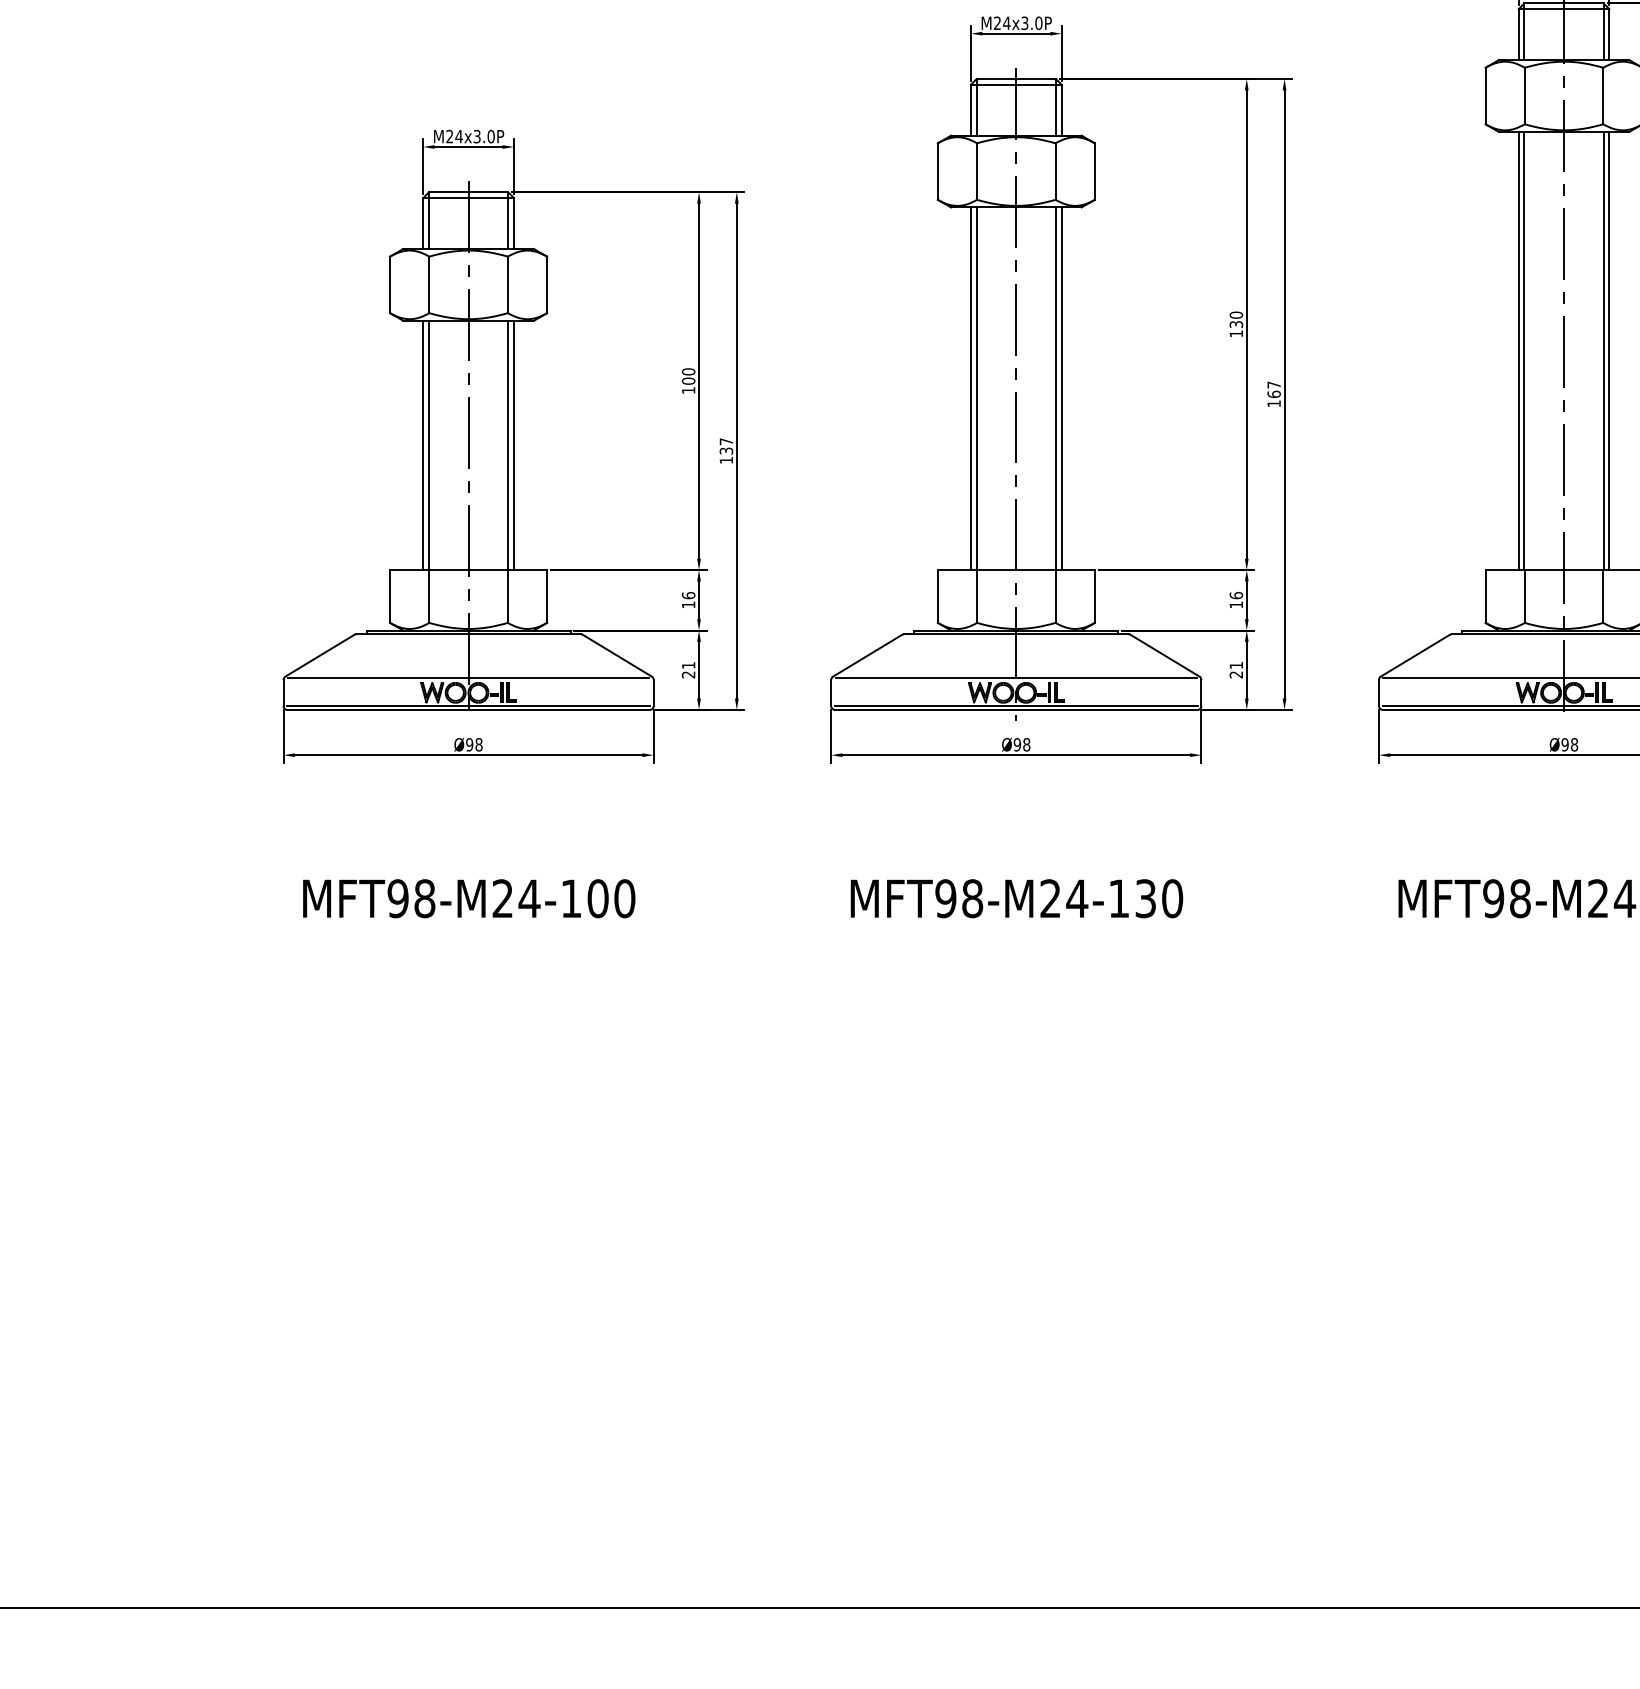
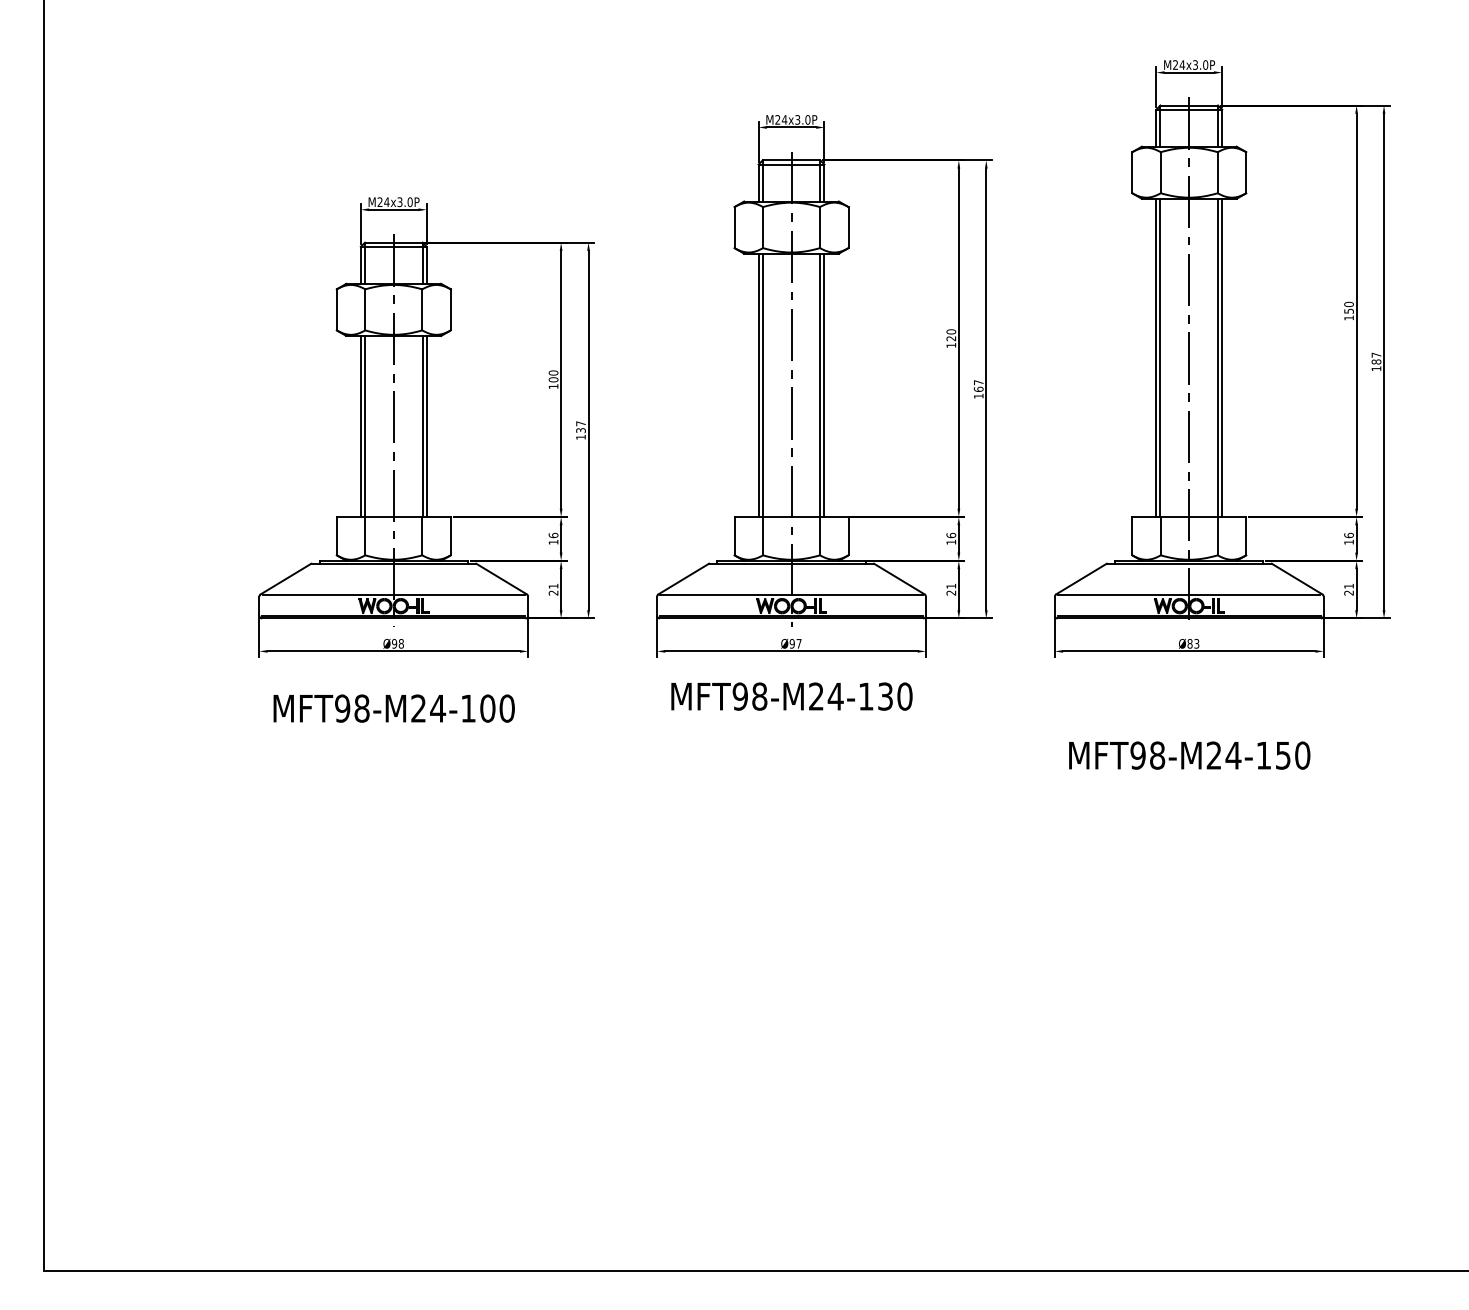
text: (1236, 324) -> (951, 338), 130 -> 120
text: (1025, 744) -> (798, 643), Ø98 -> Ø97
text: (1569, 744) -> (1193, 643), Ø98 -> Ø83
text: (468, 898) -> (393, 708), moved
text: (1016, 898) -> (791, 696), moved

